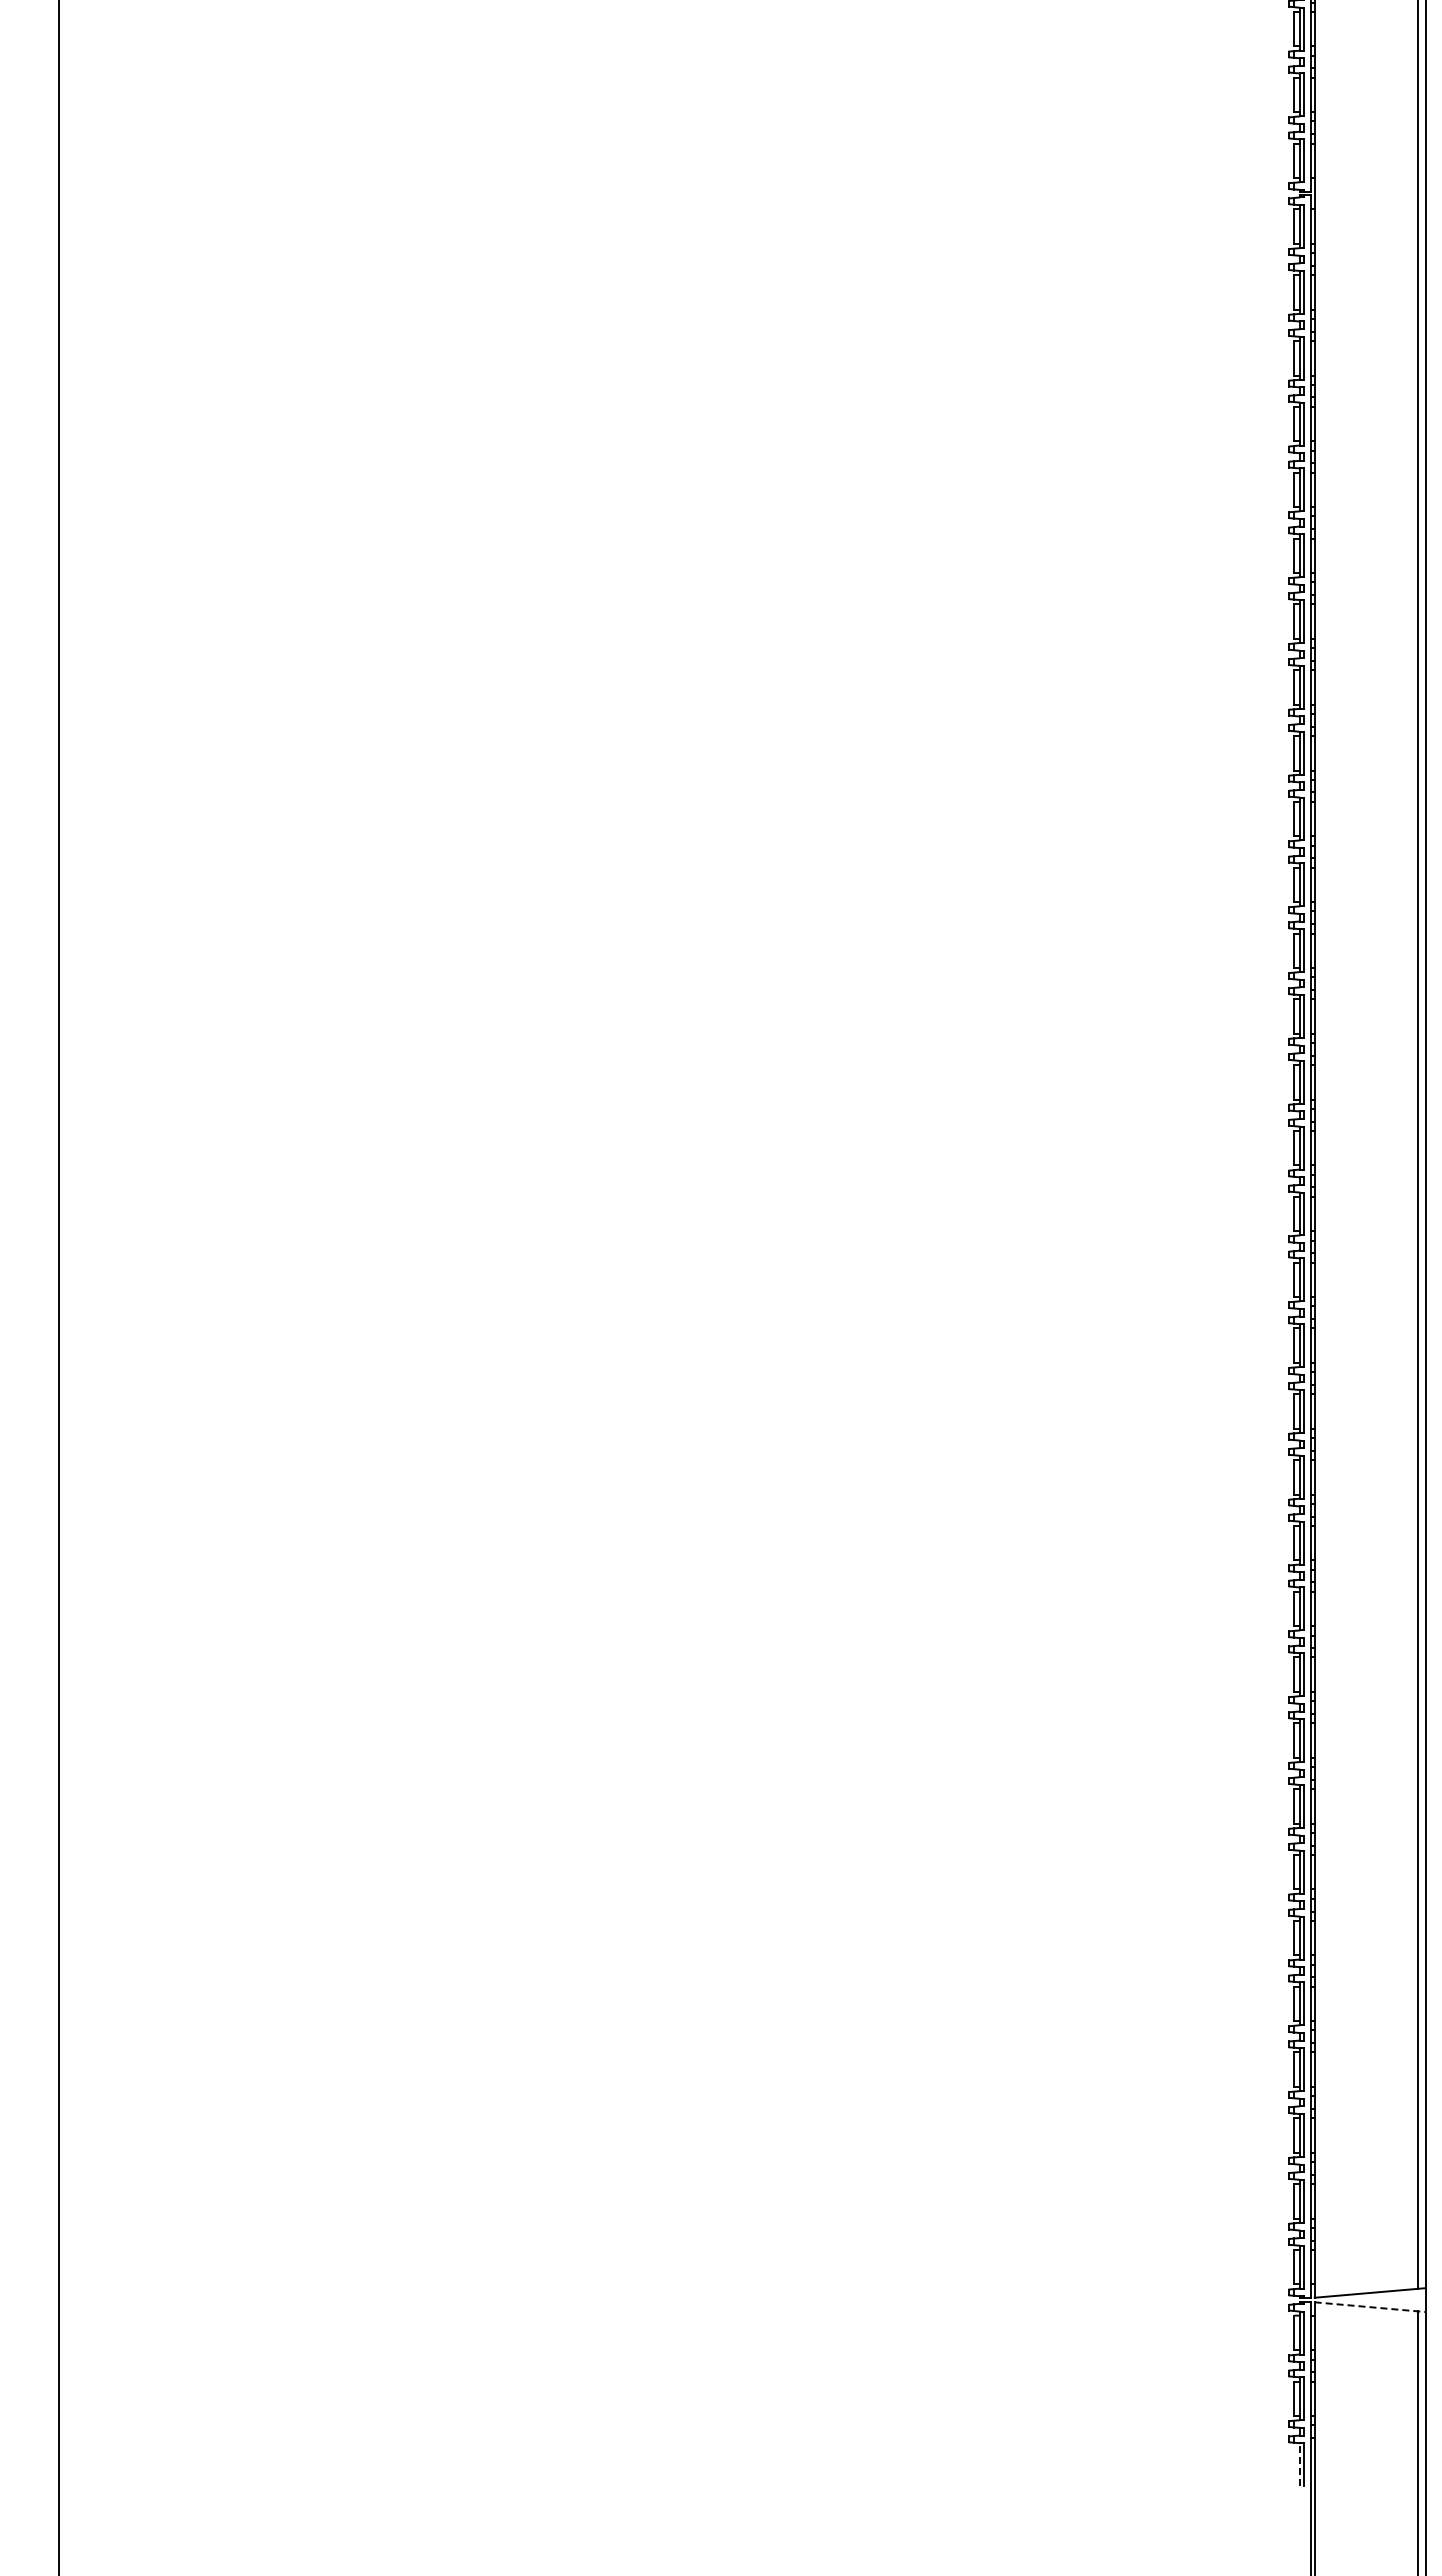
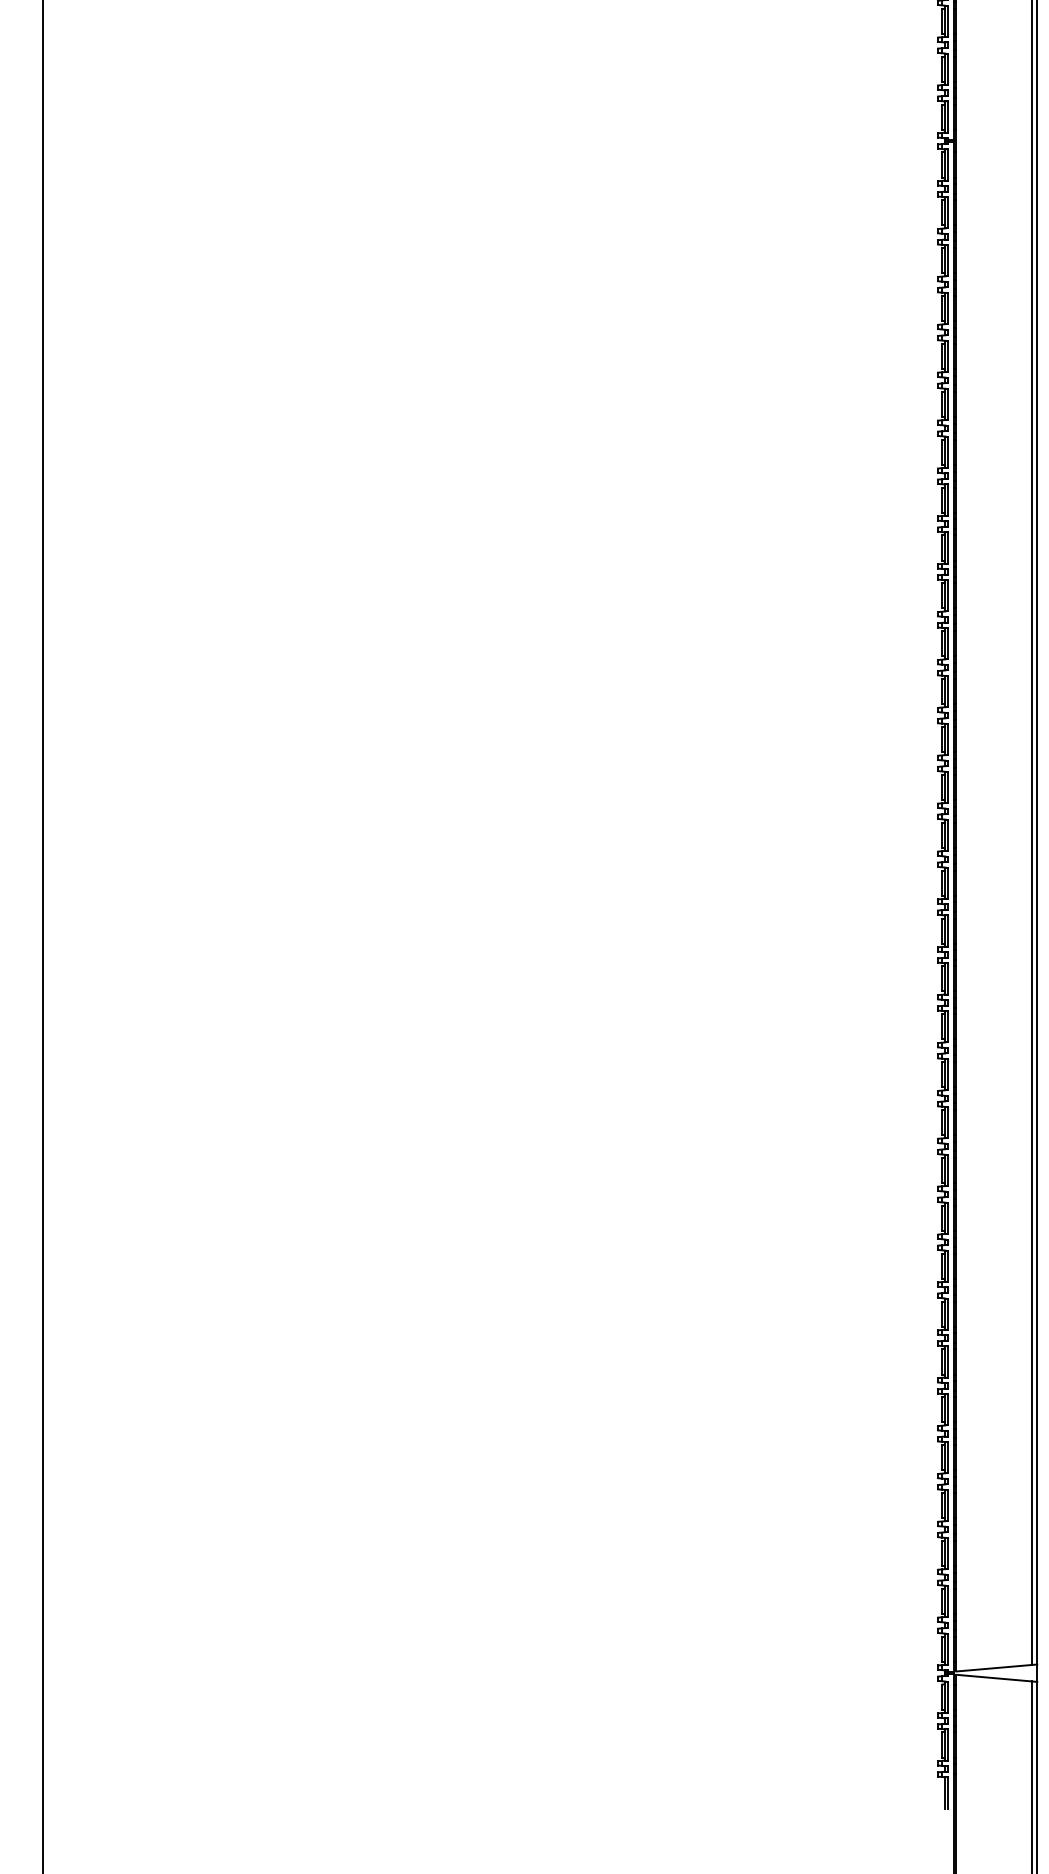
line: (1370, 2307) -> (996, 1678), dashed -> solid
line: (1299, 2464) -> (945, 1792), dashed -> solid

